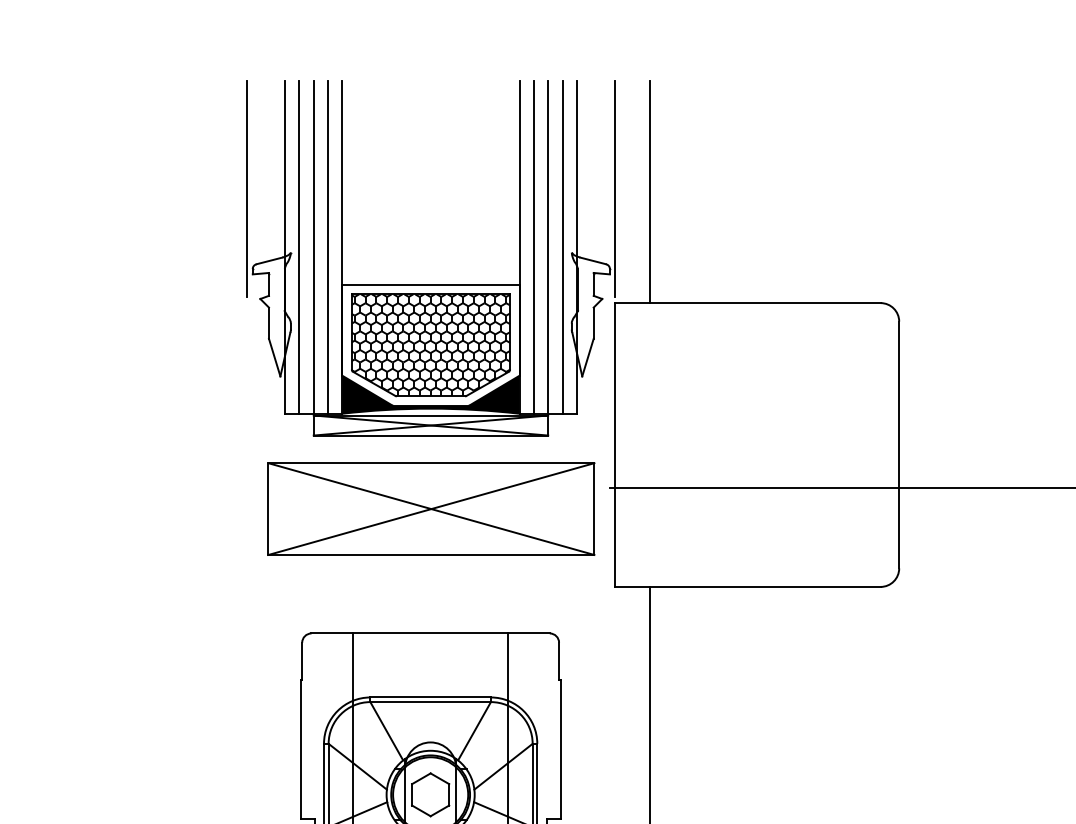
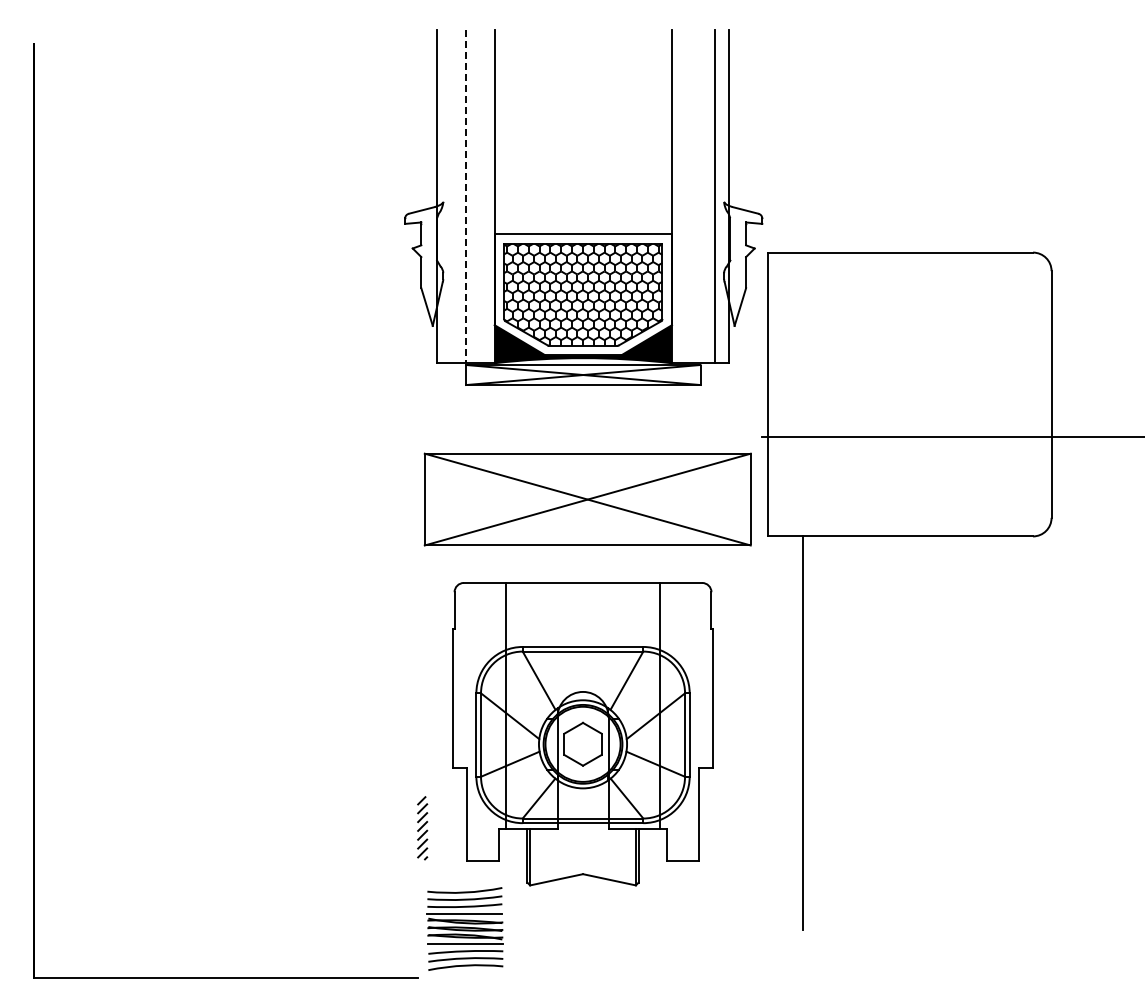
line: (247, 189) -> (399, 138), removed
line: (615, 189) -> (767, 138), removed
line: (650, 192) -> (802, 141), removed
line: (299, 247) -> (451, 196), removed
line: (314, 247) -> (466, 196), solid -> dashed
line: (328, 247) -> (480, 196), removed
line: (534, 247) -> (686, 196), removed
line: (548, 247) -> (700, 196), removed
part: (431, 509) -> (587, 499), moved

